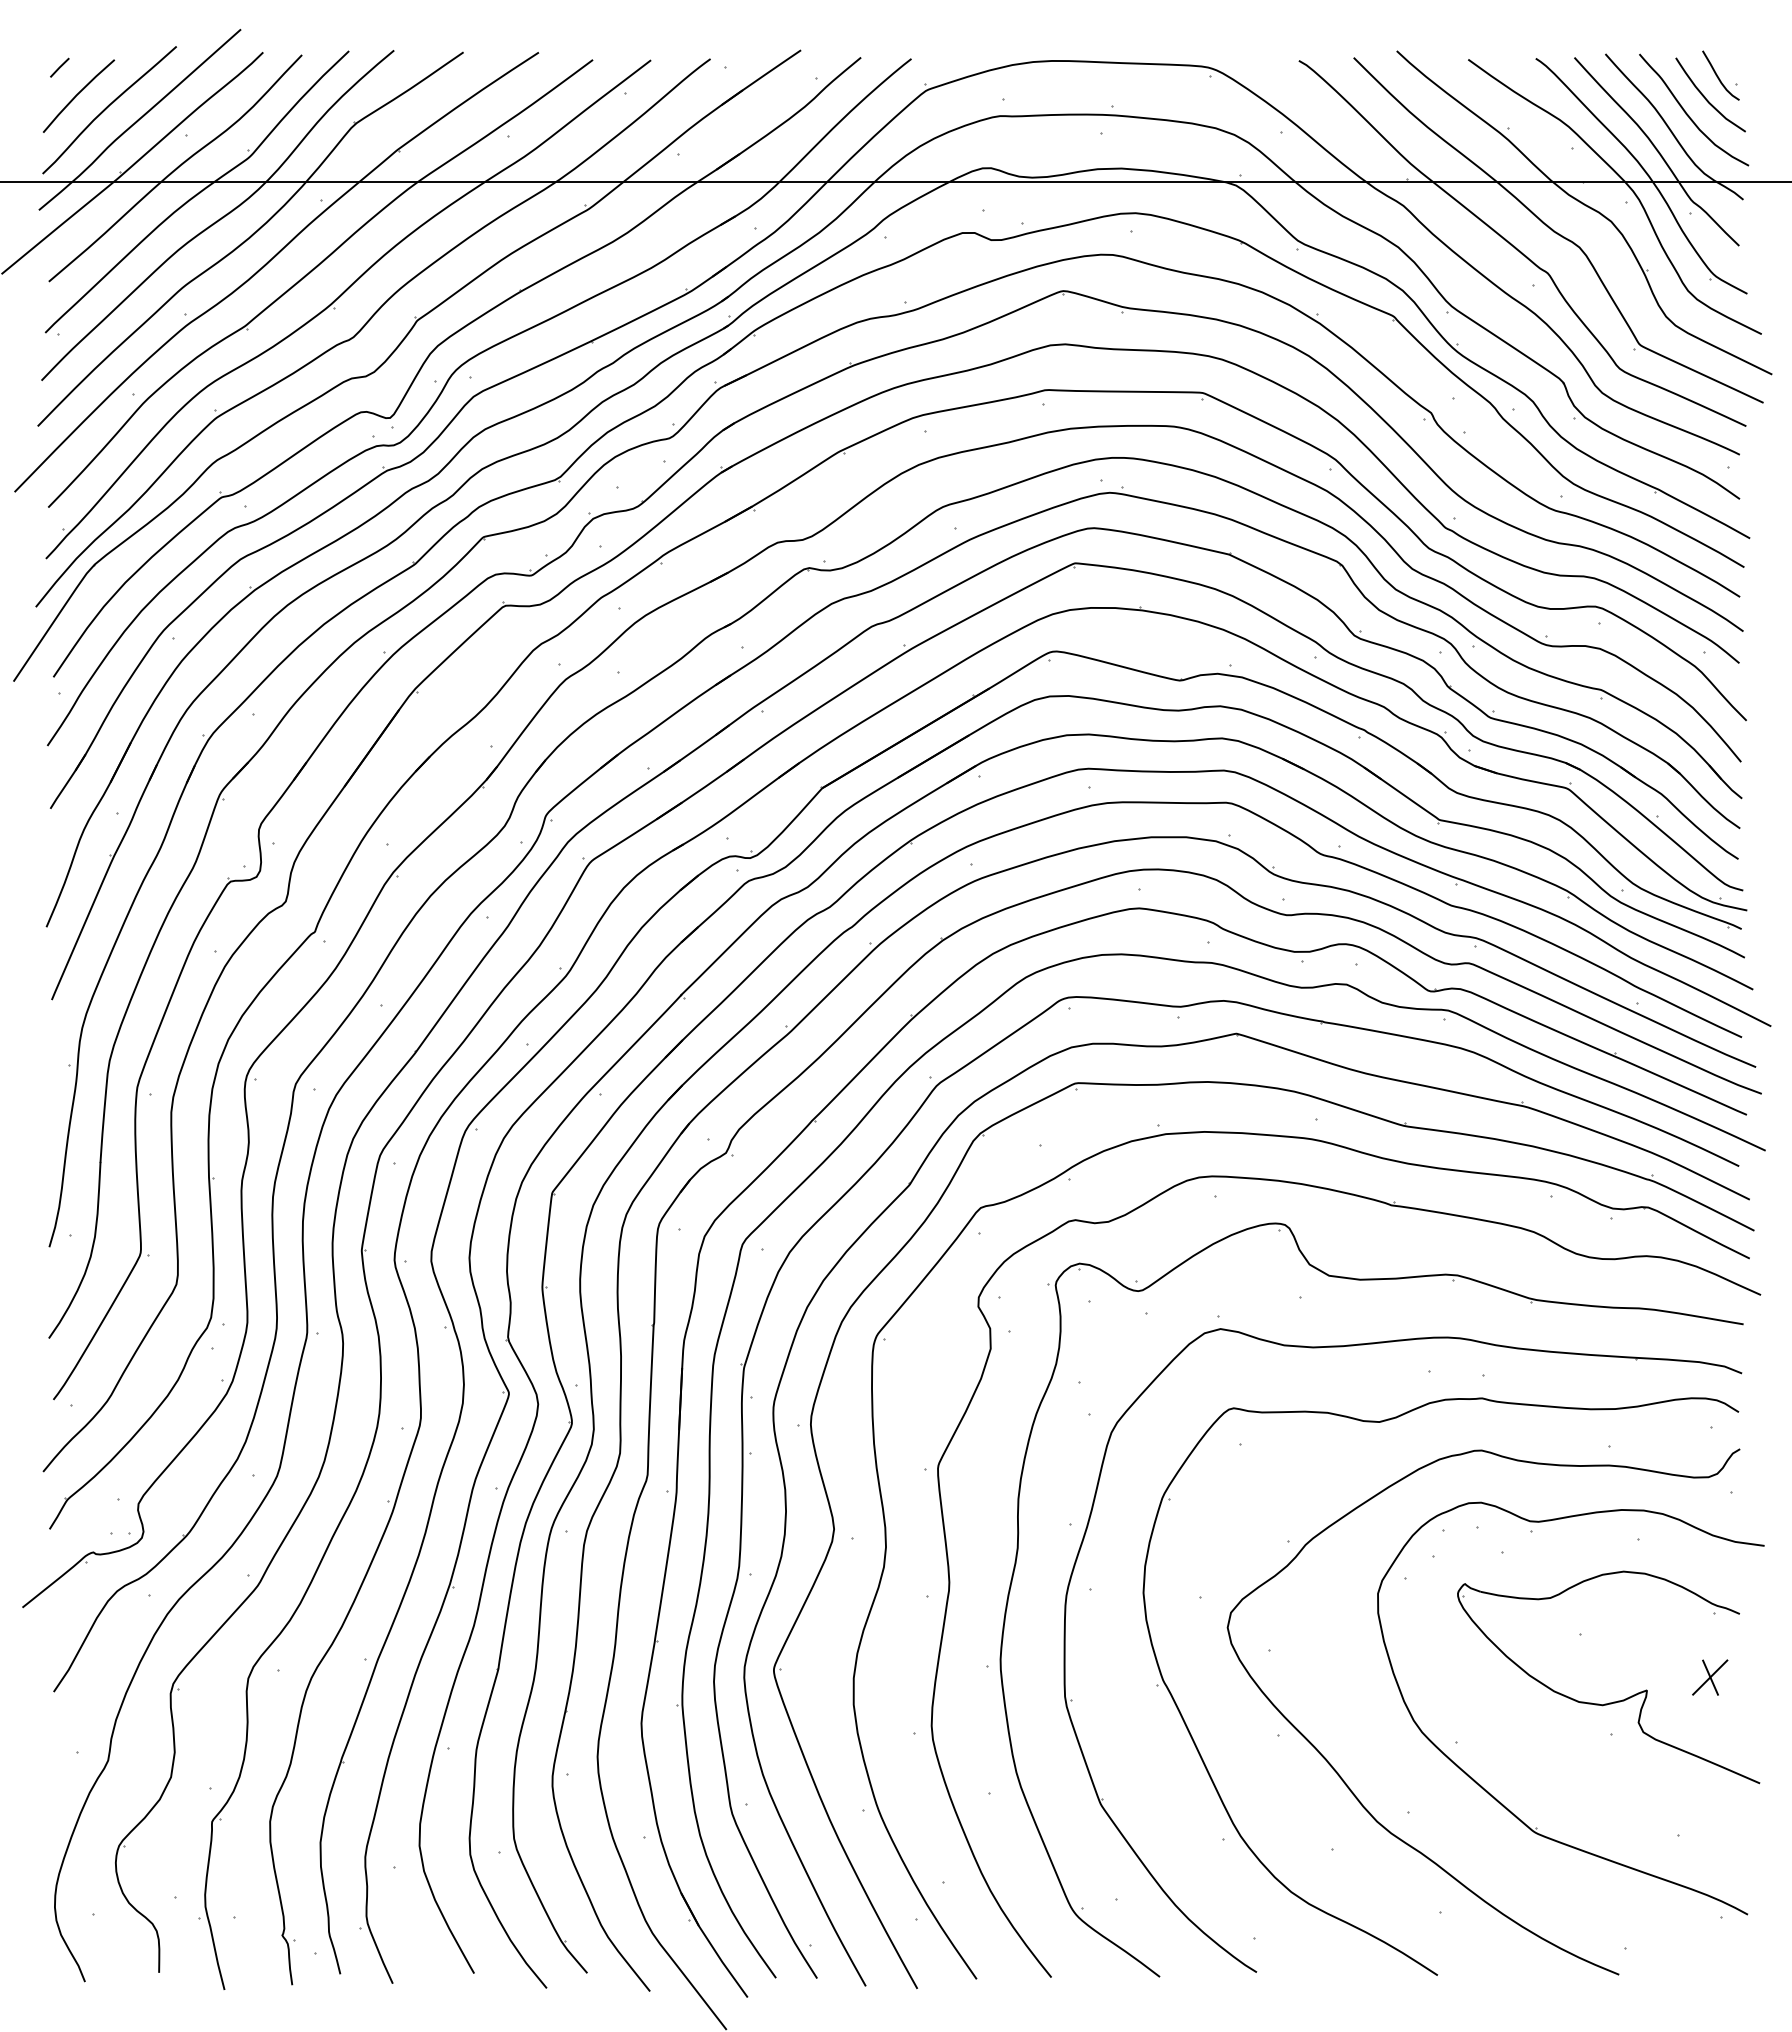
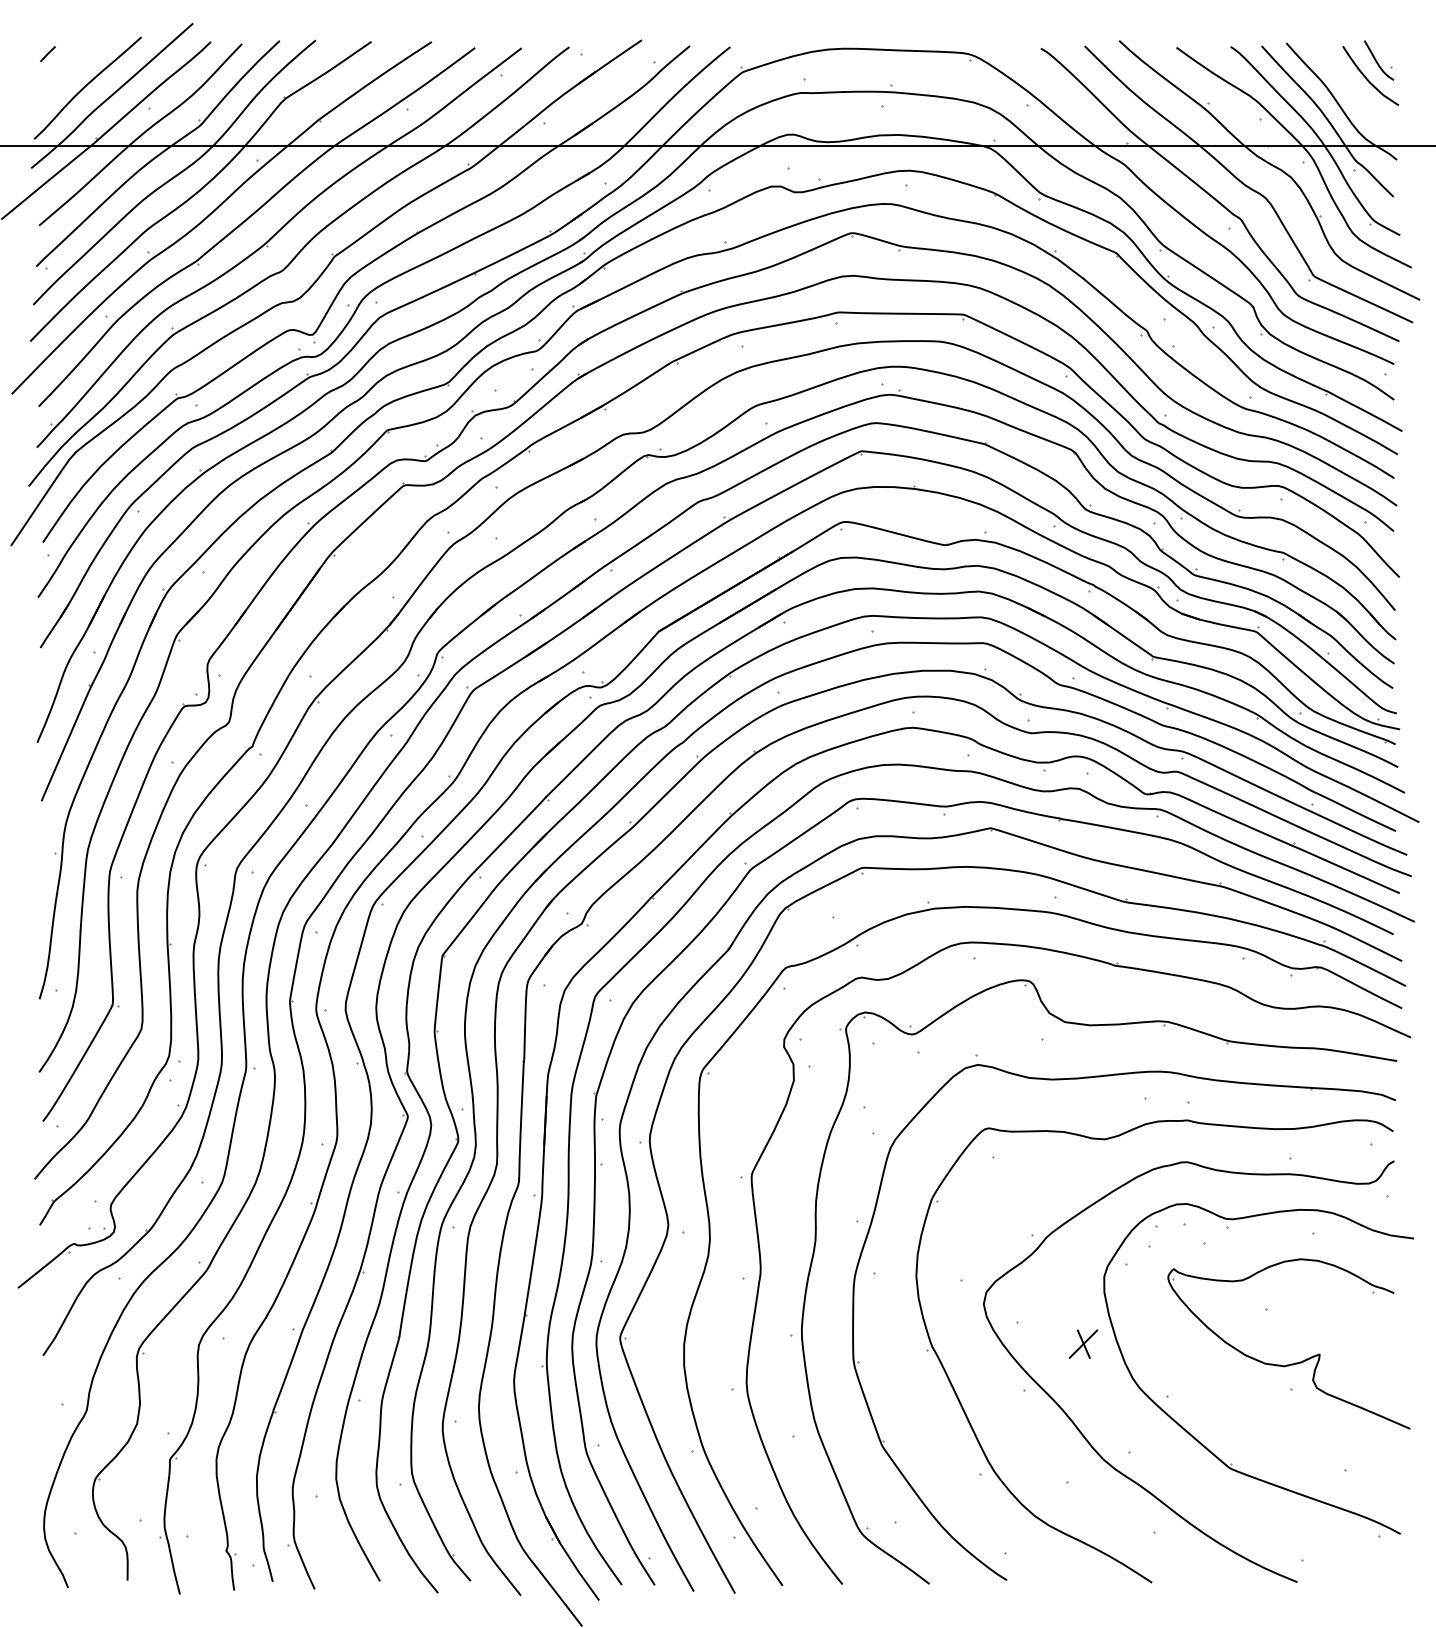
line: (78, 94) -> (62, 75), removed
curve: (1688, 114) -> (1353, 91), removed
part: (1710, 1677) -> (1083, 1344), moved

